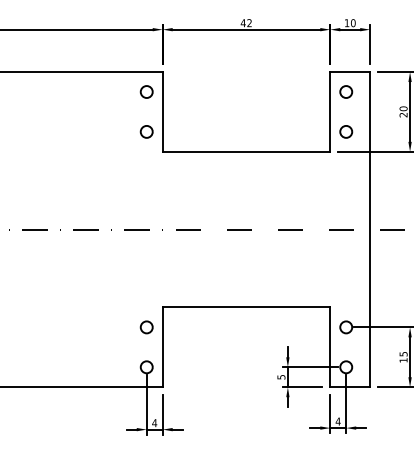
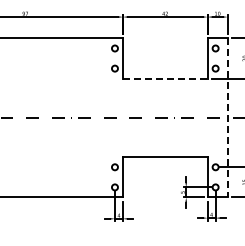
line: (246, 151) -> (165, 78), solid -> dashed
line: (369, 228) -> (227, 117), solid -> dashed

